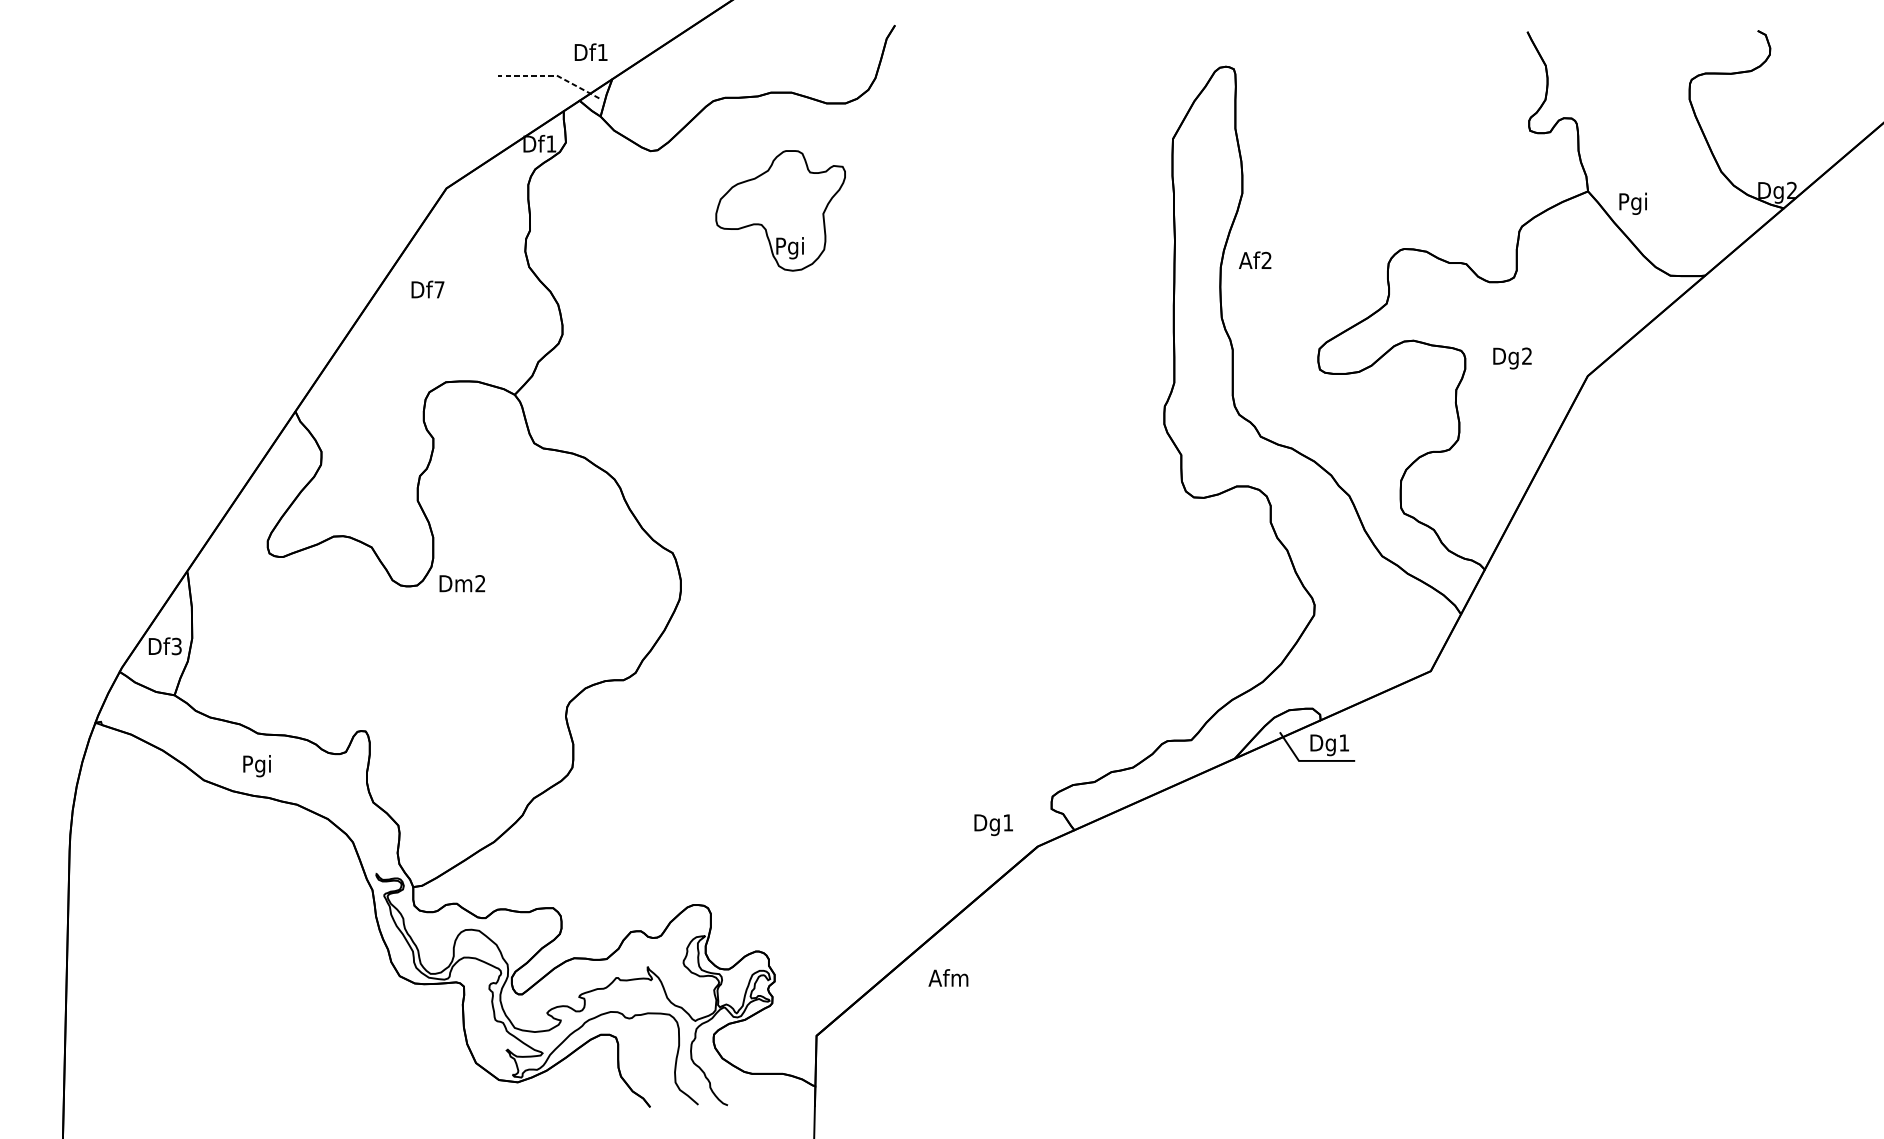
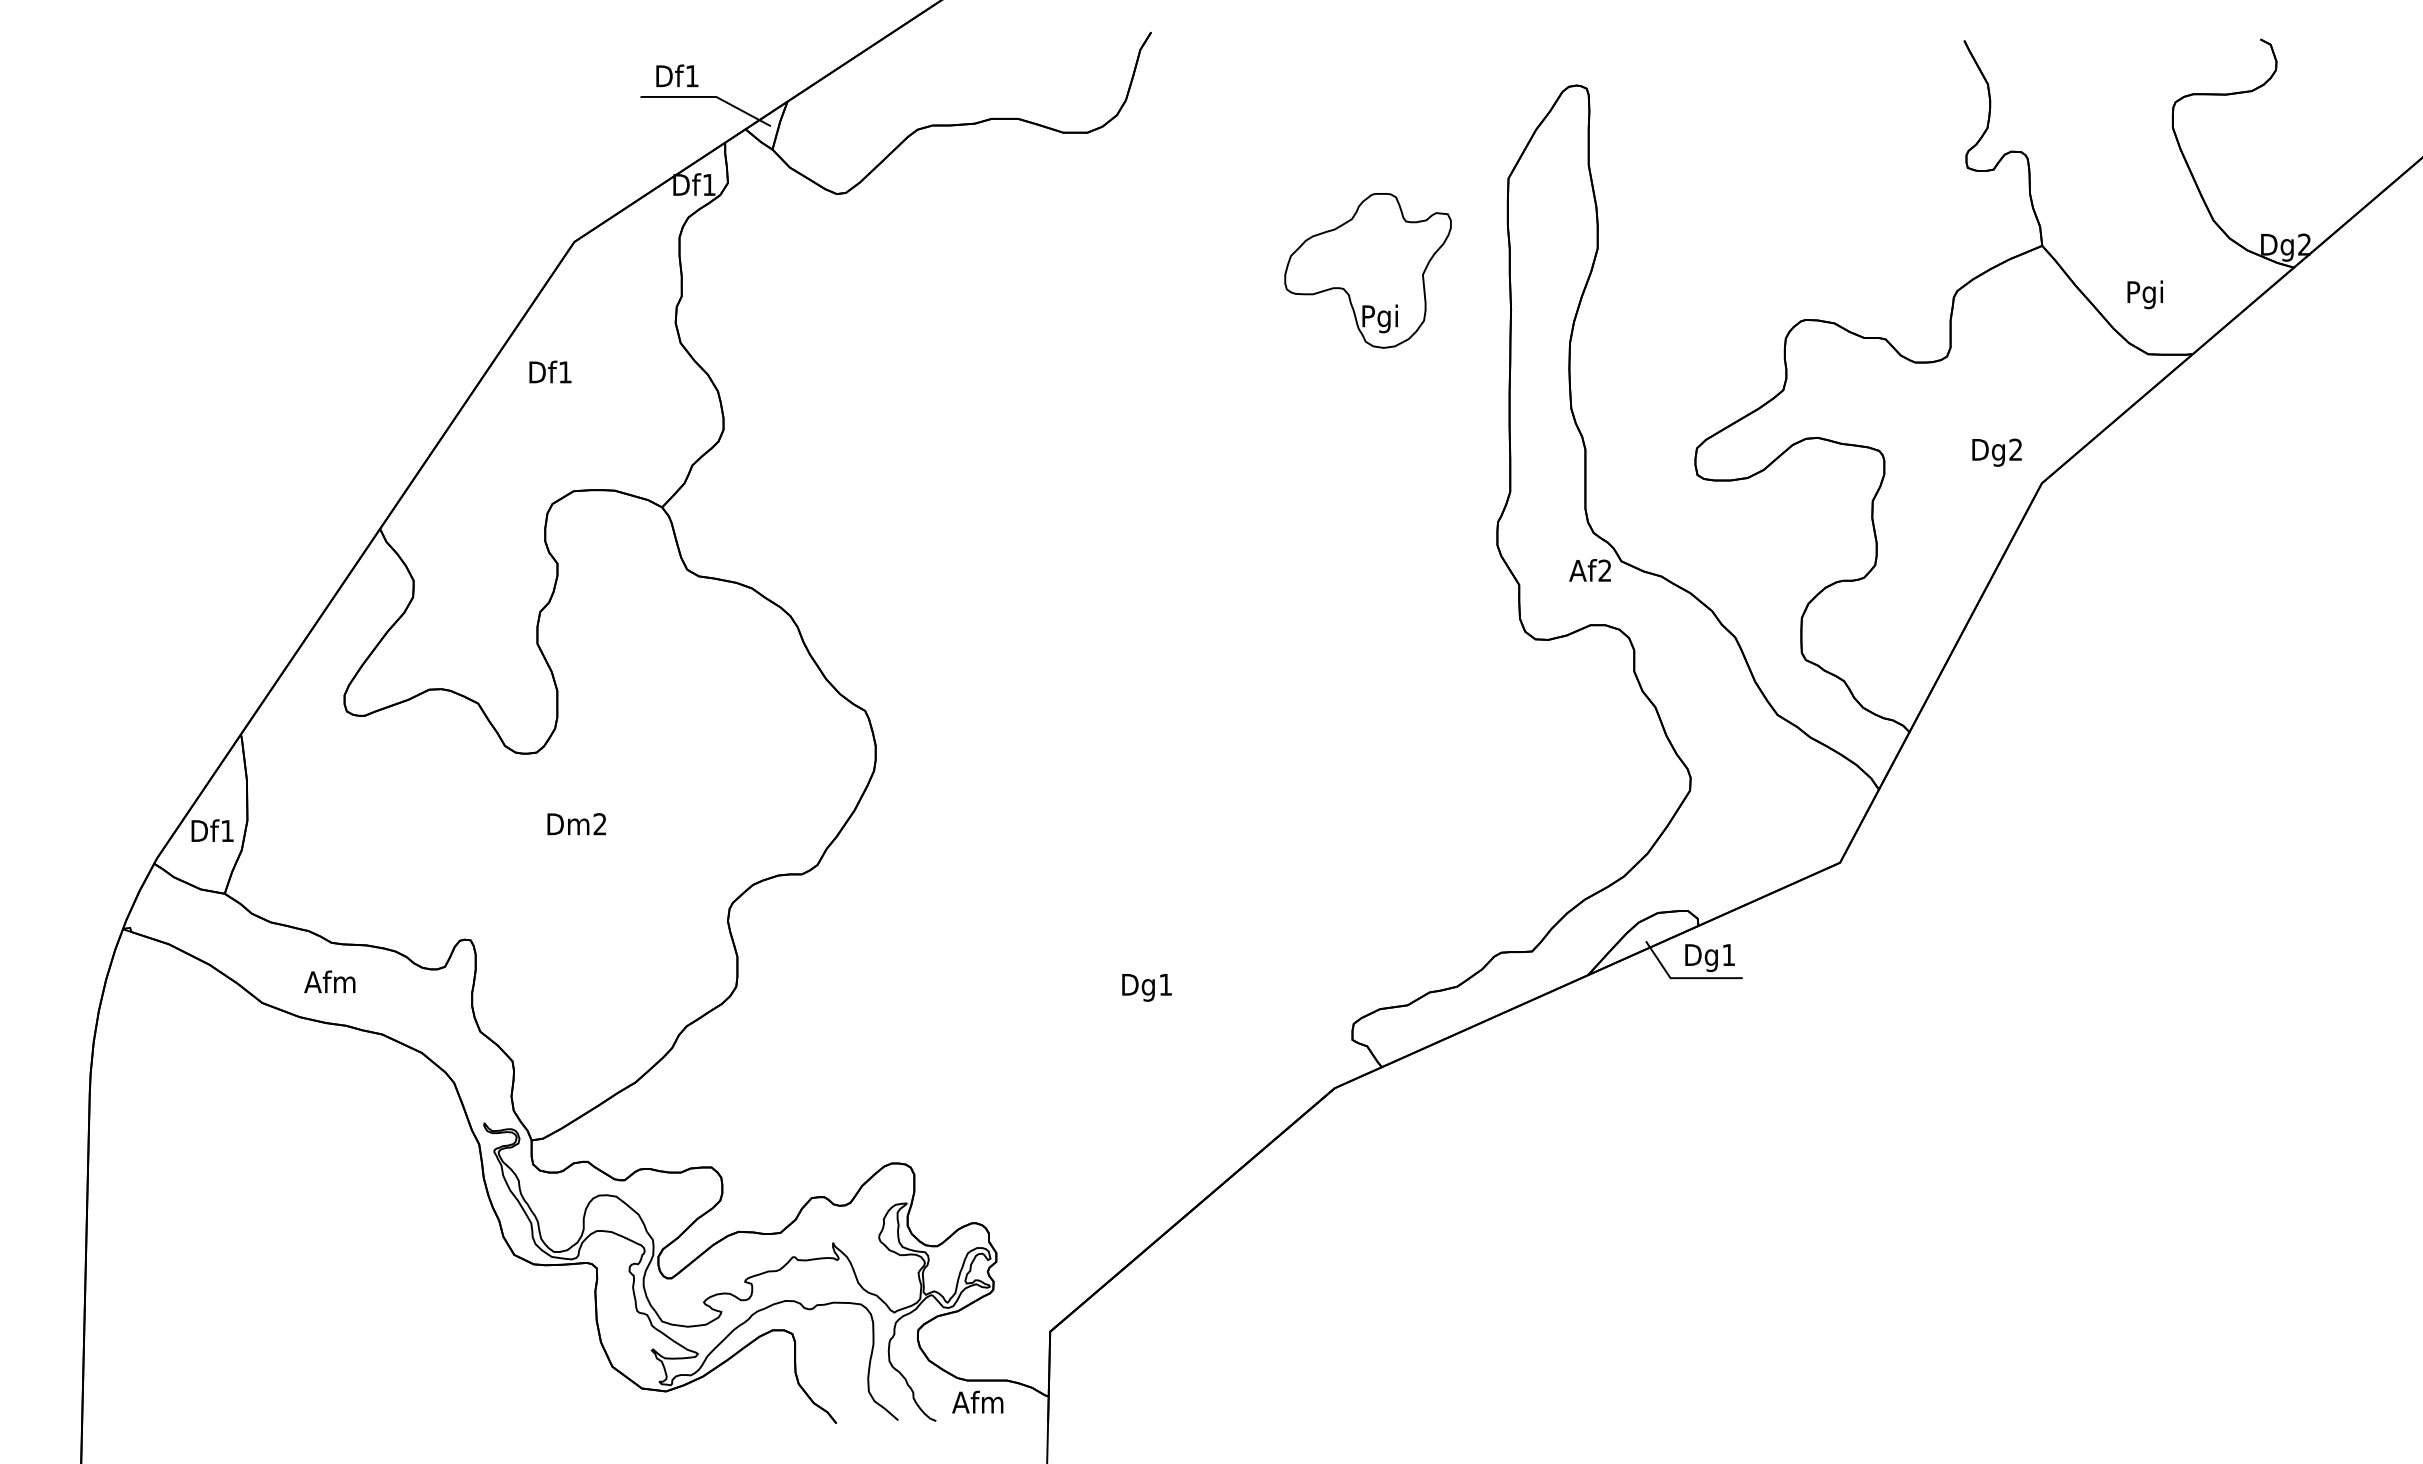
text: (591, 51) -> (677, 75), moved
line: (551, 75) -> (709, 96), dashed -> solid
text: (1632, 203) -> (2144, 294), moved
part: (780, 210) -> (1367, 270), moved
text: (1254, 260) -> (1589, 570), moved
text: (439, 289) -> (565, 372), Df7 -> Df1
text: (1512, 358) -> (1996, 452), moved
text: (462, 583) -> (576, 824), moved
text: (176, 646) -> (227, 830), Df3 -> Df1
text: (256, 765) -> (329, 984), Pgi -> Afm
text: (993, 824) -> (1146, 987), moved
text: (948, 977) -> (977, 1401), moved

